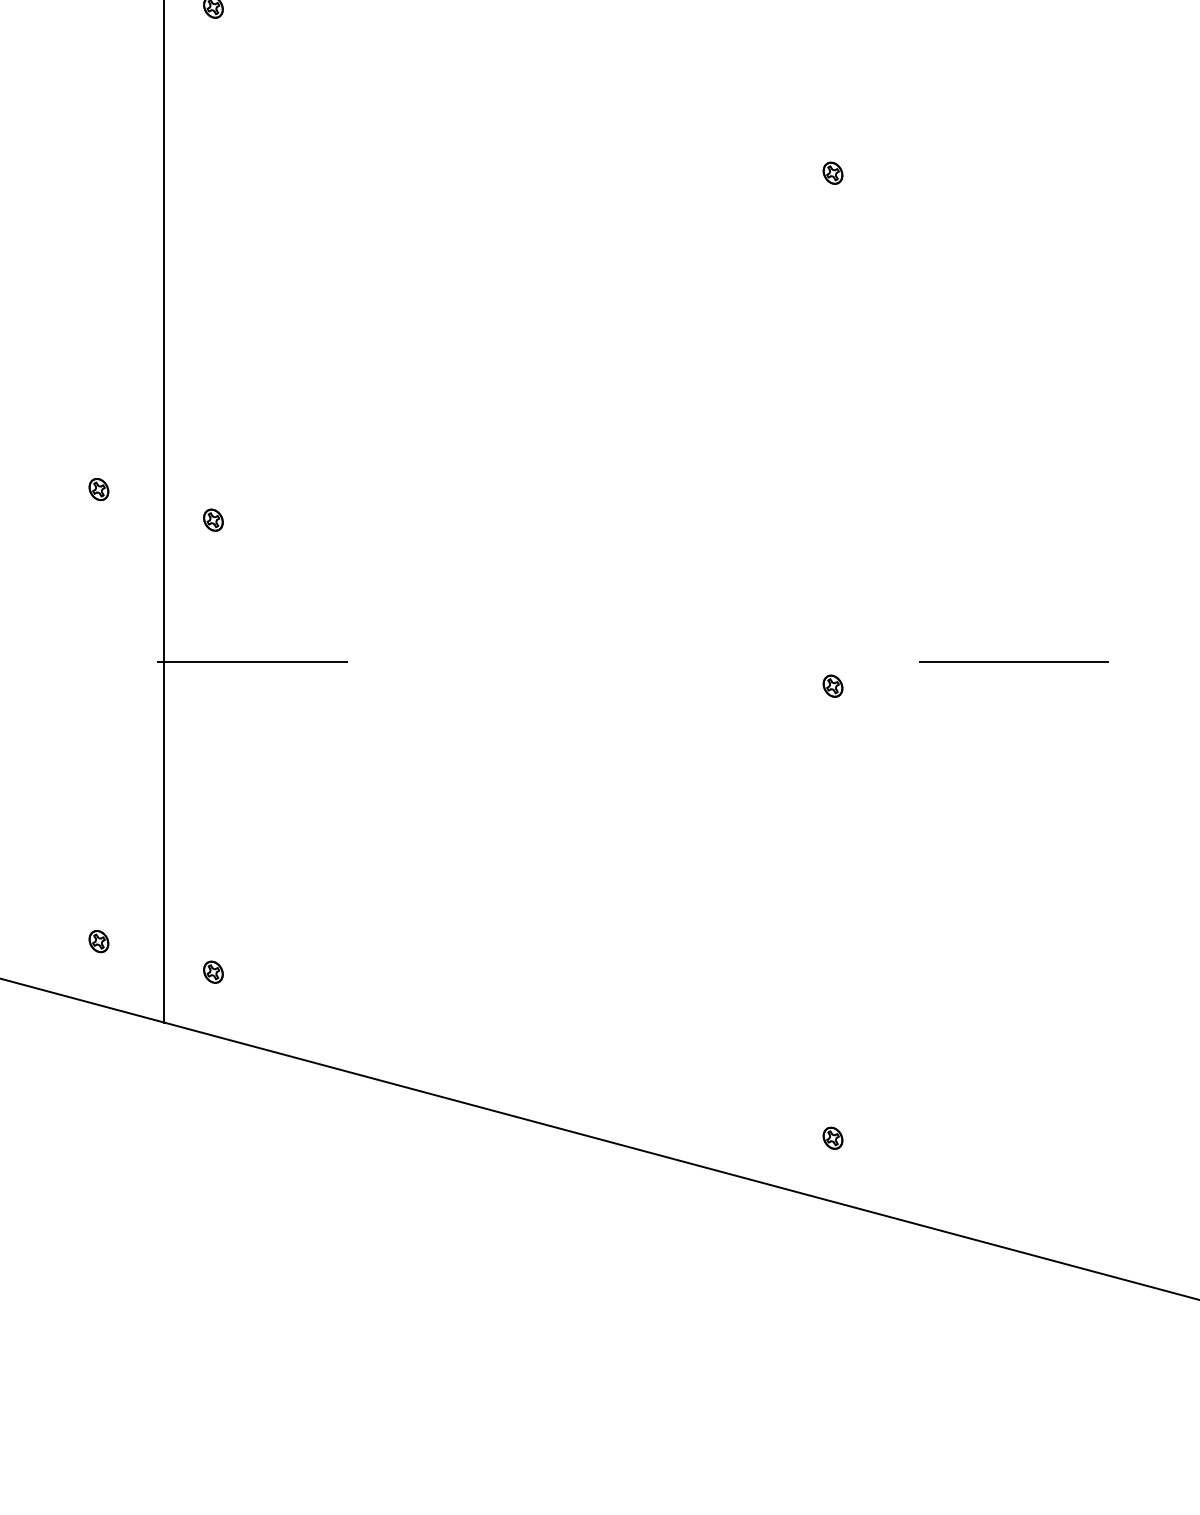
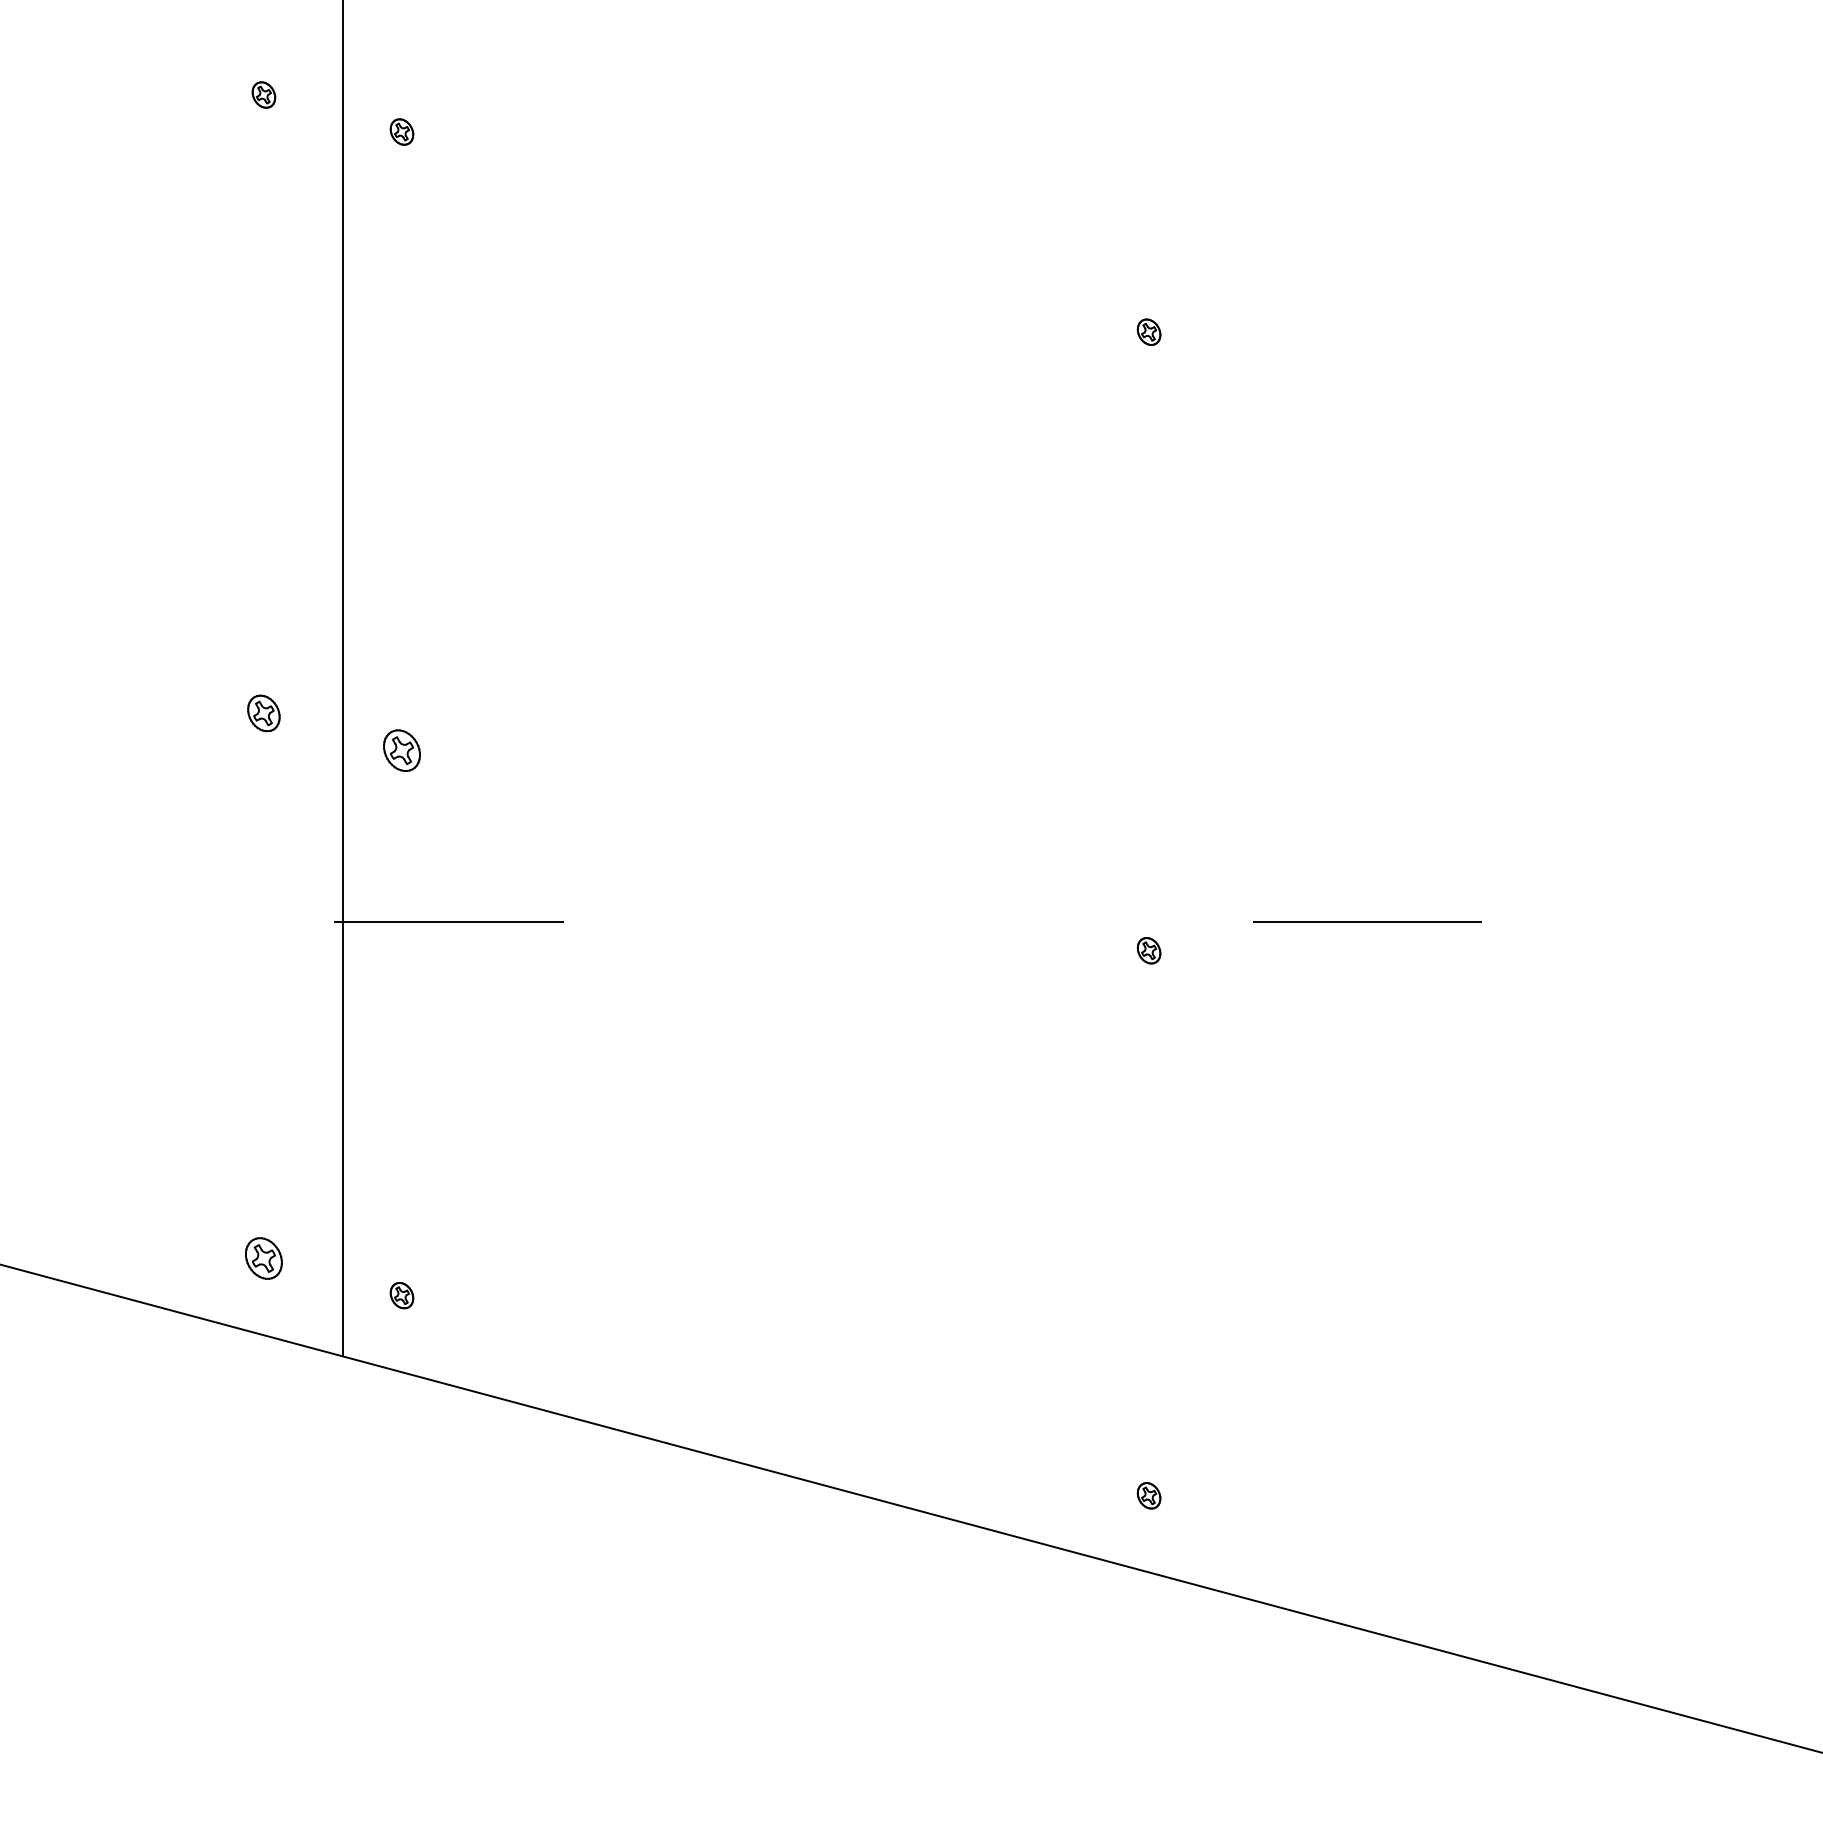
part: (98, 489) -> (263, 713), size x1.4
part: (213, 520) -> (401, 750), size x1.6
part: (98, 941) -> (263, 1258), size x1.6

